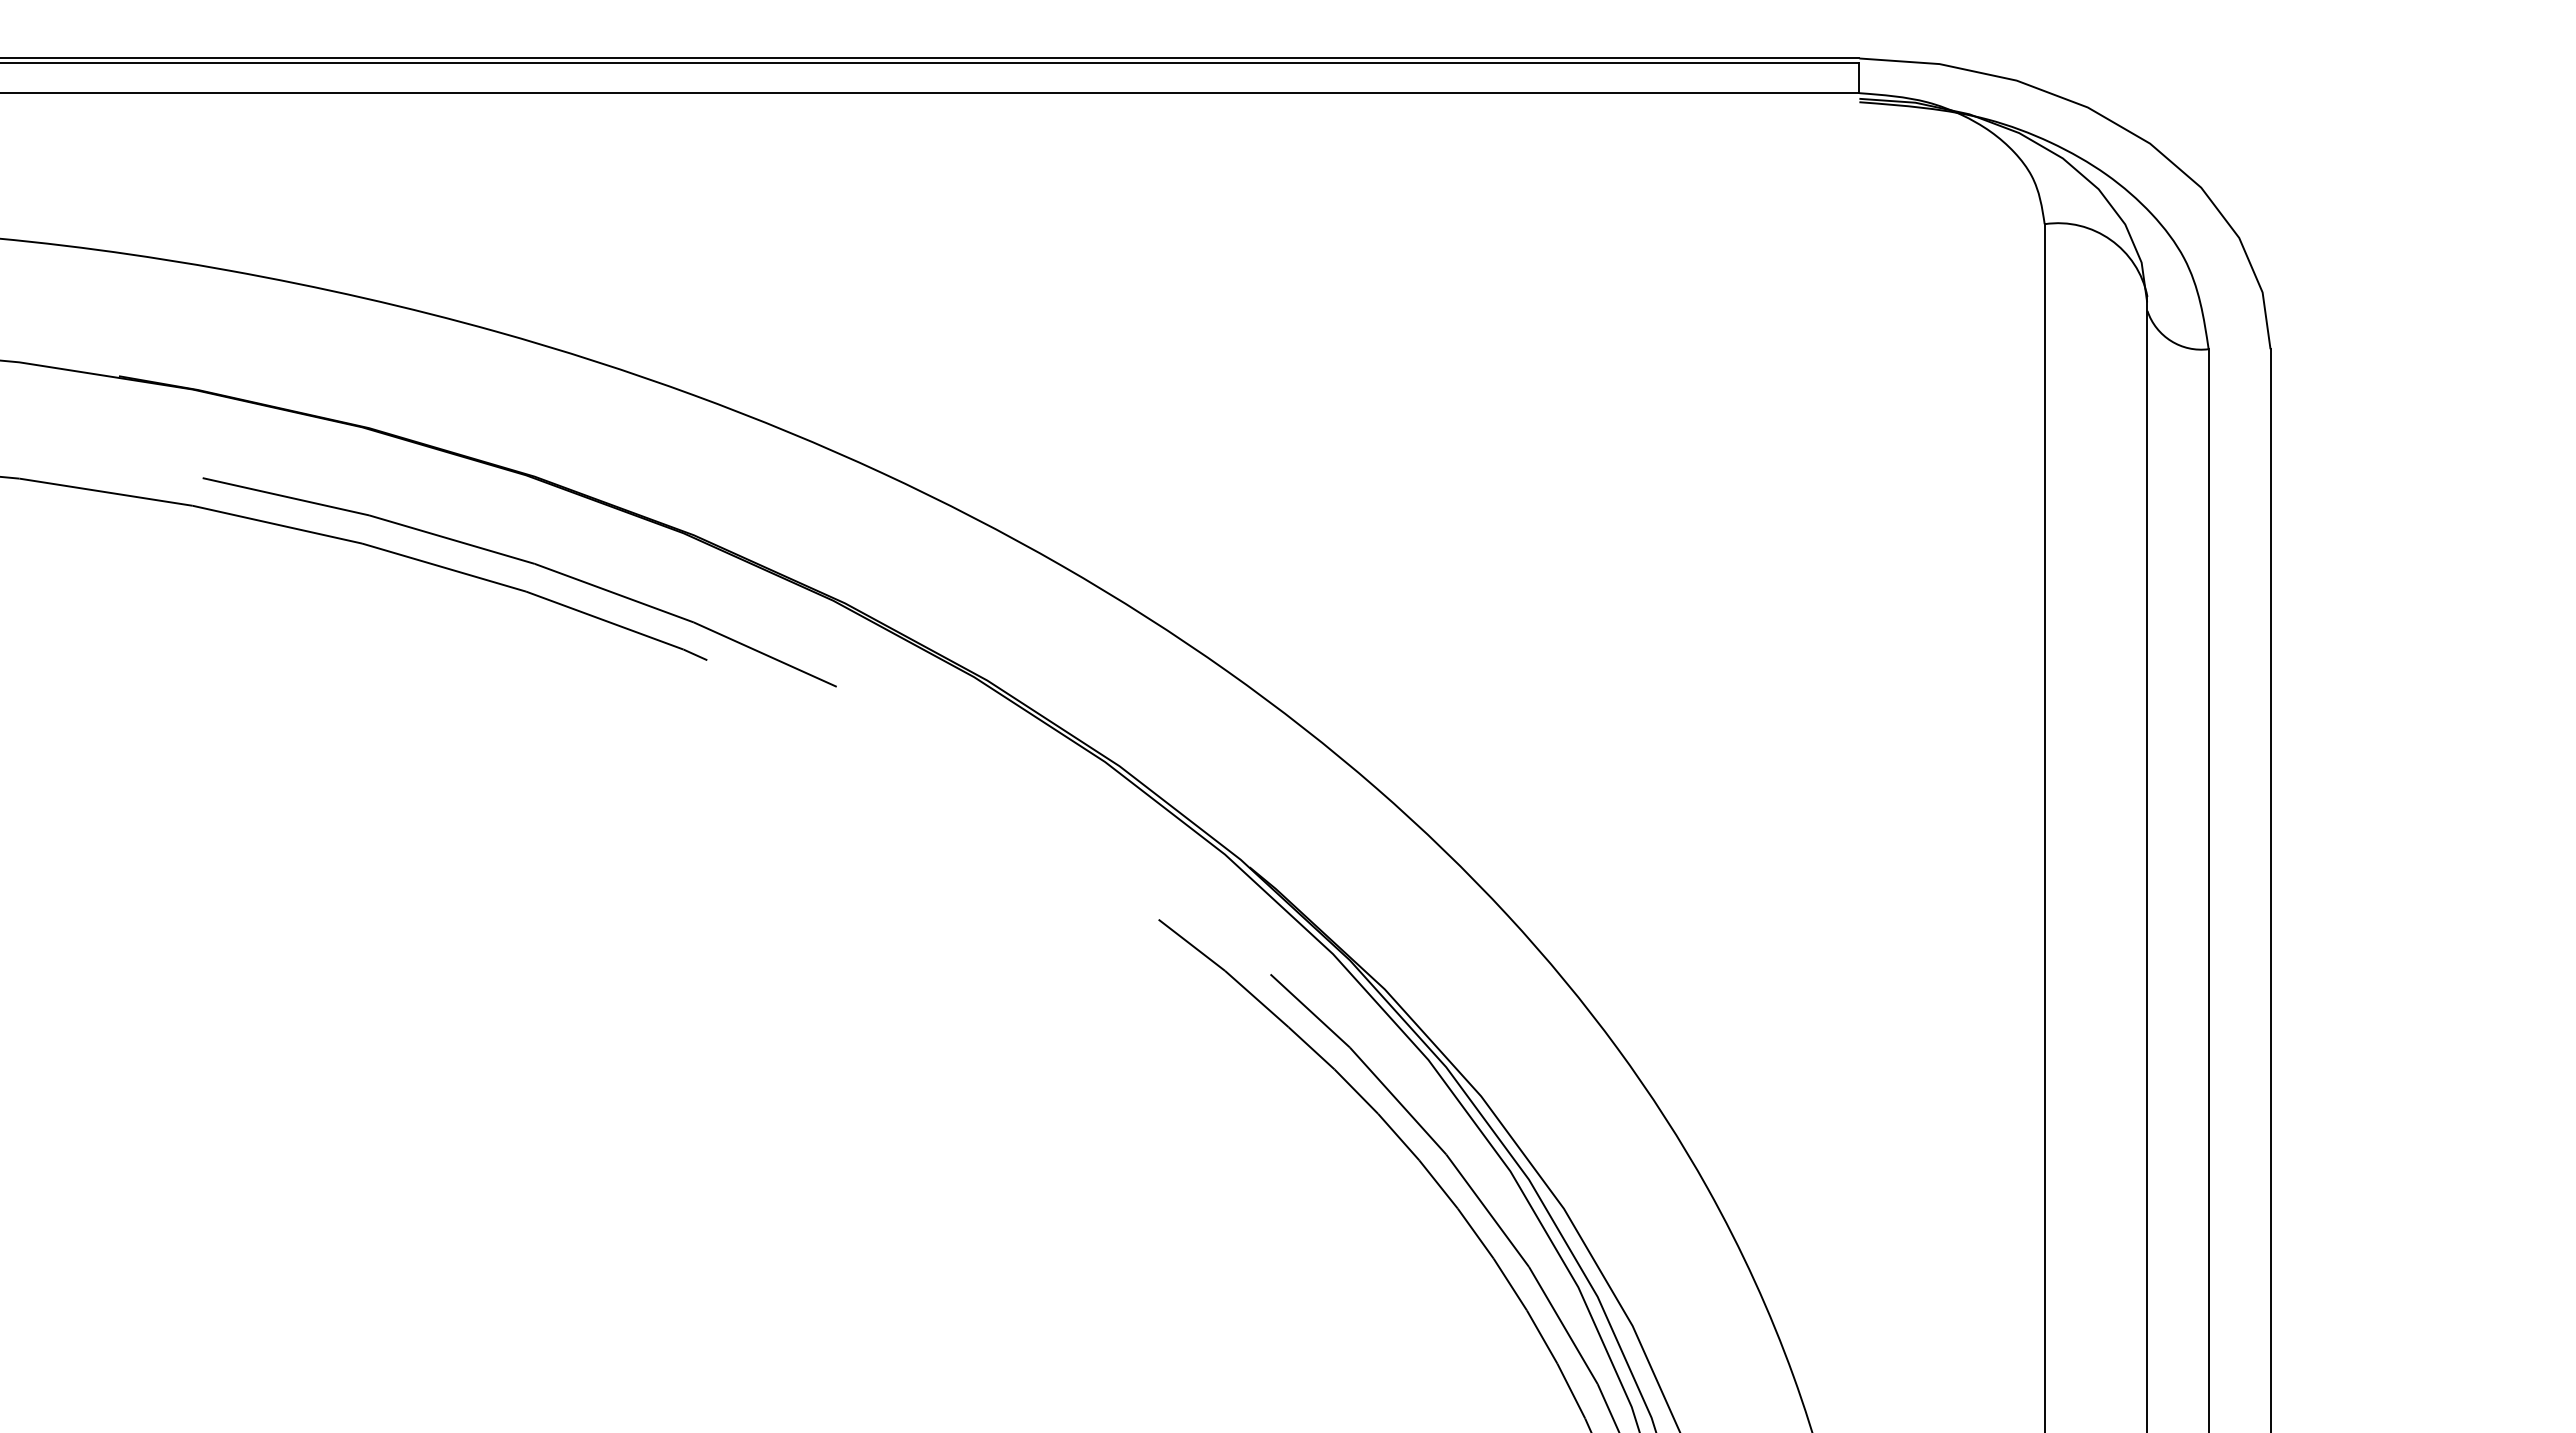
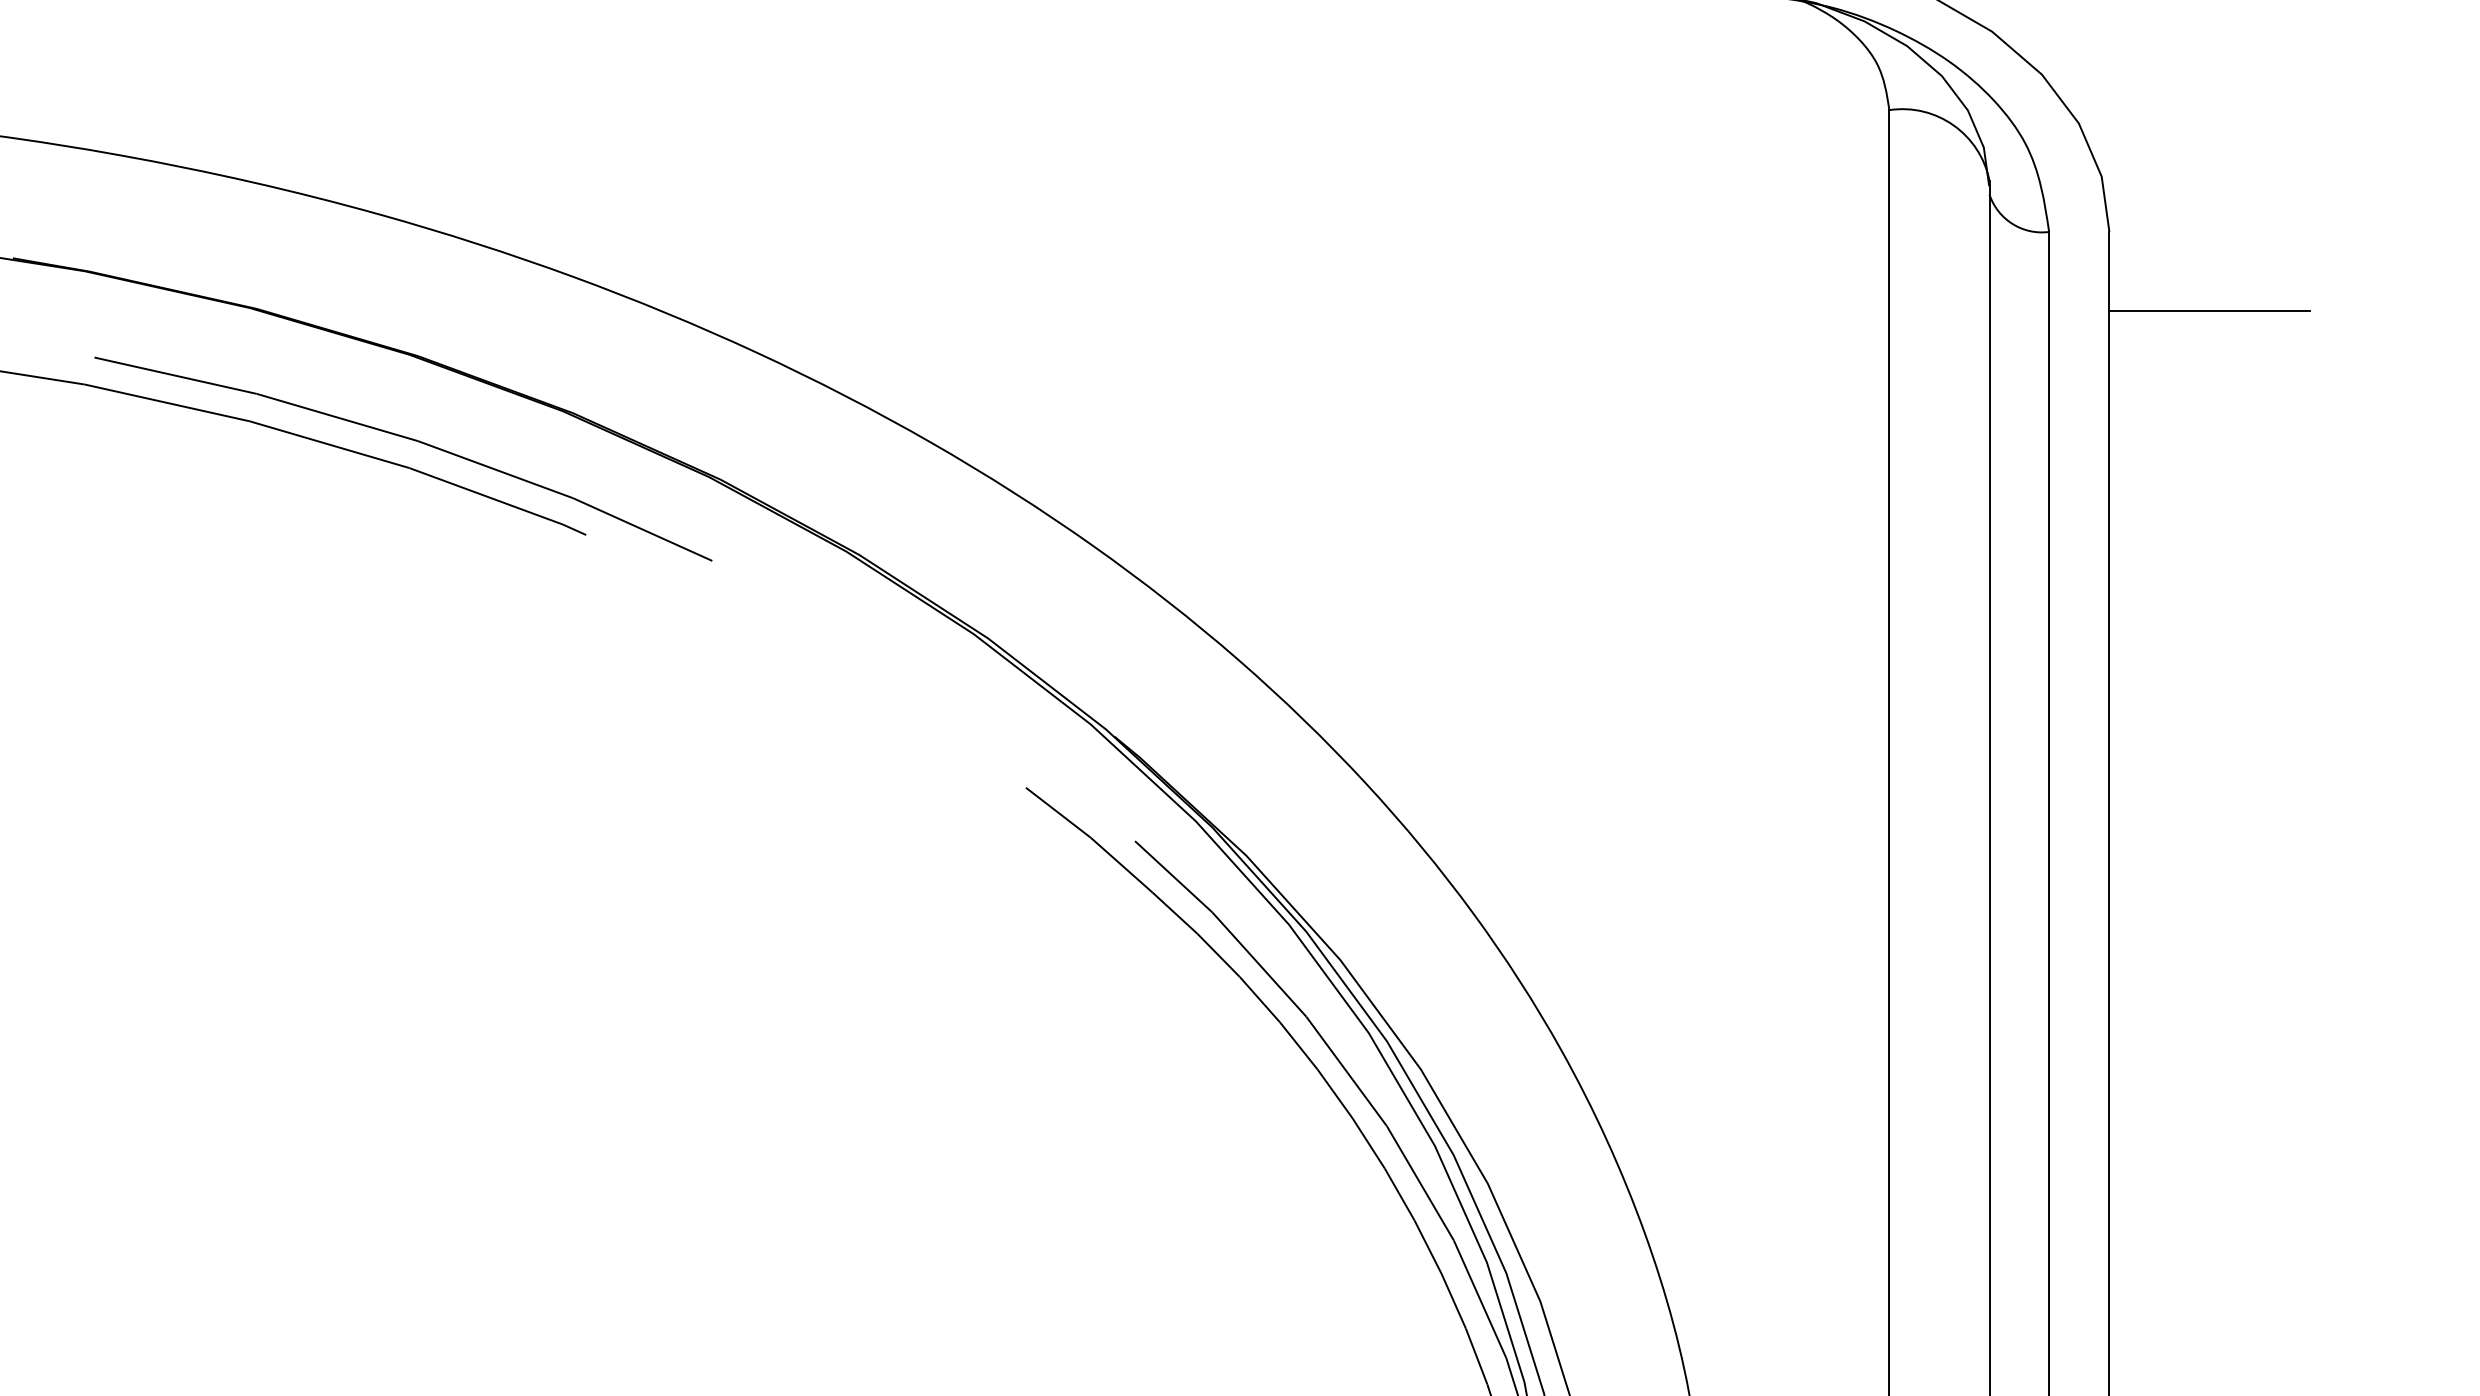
line: (2373, 430) -> (2209, 311), added

